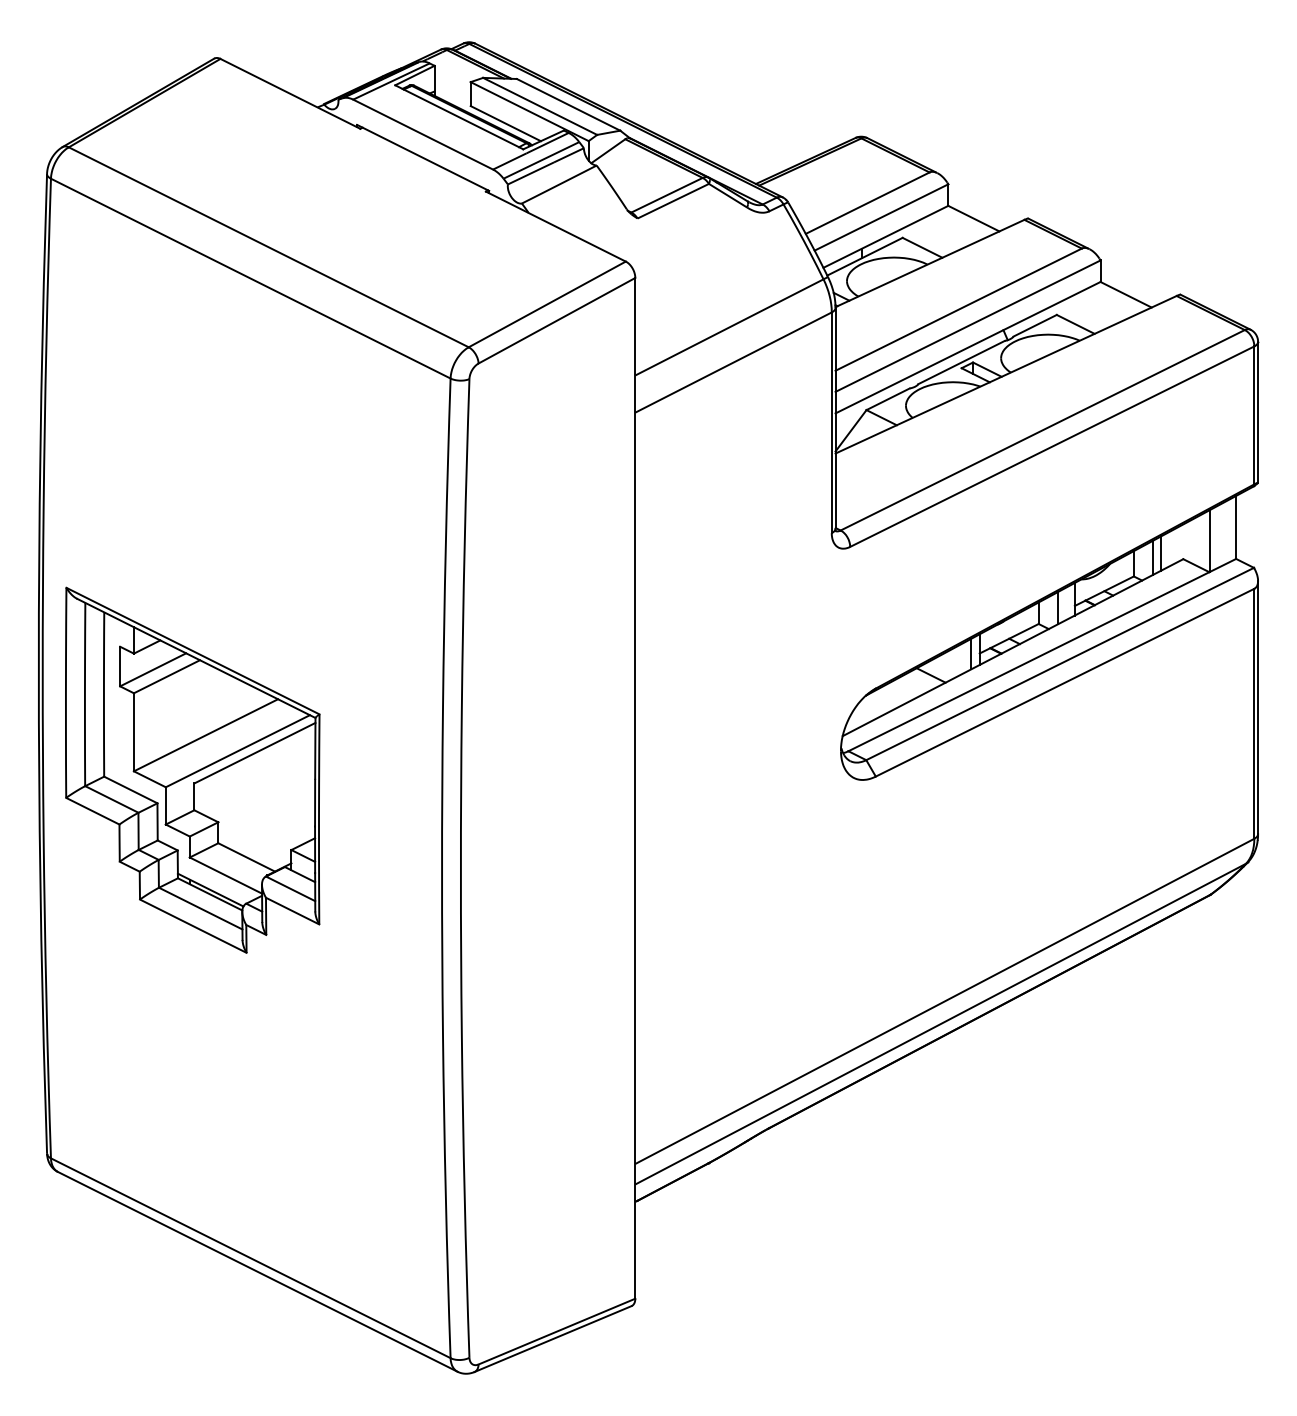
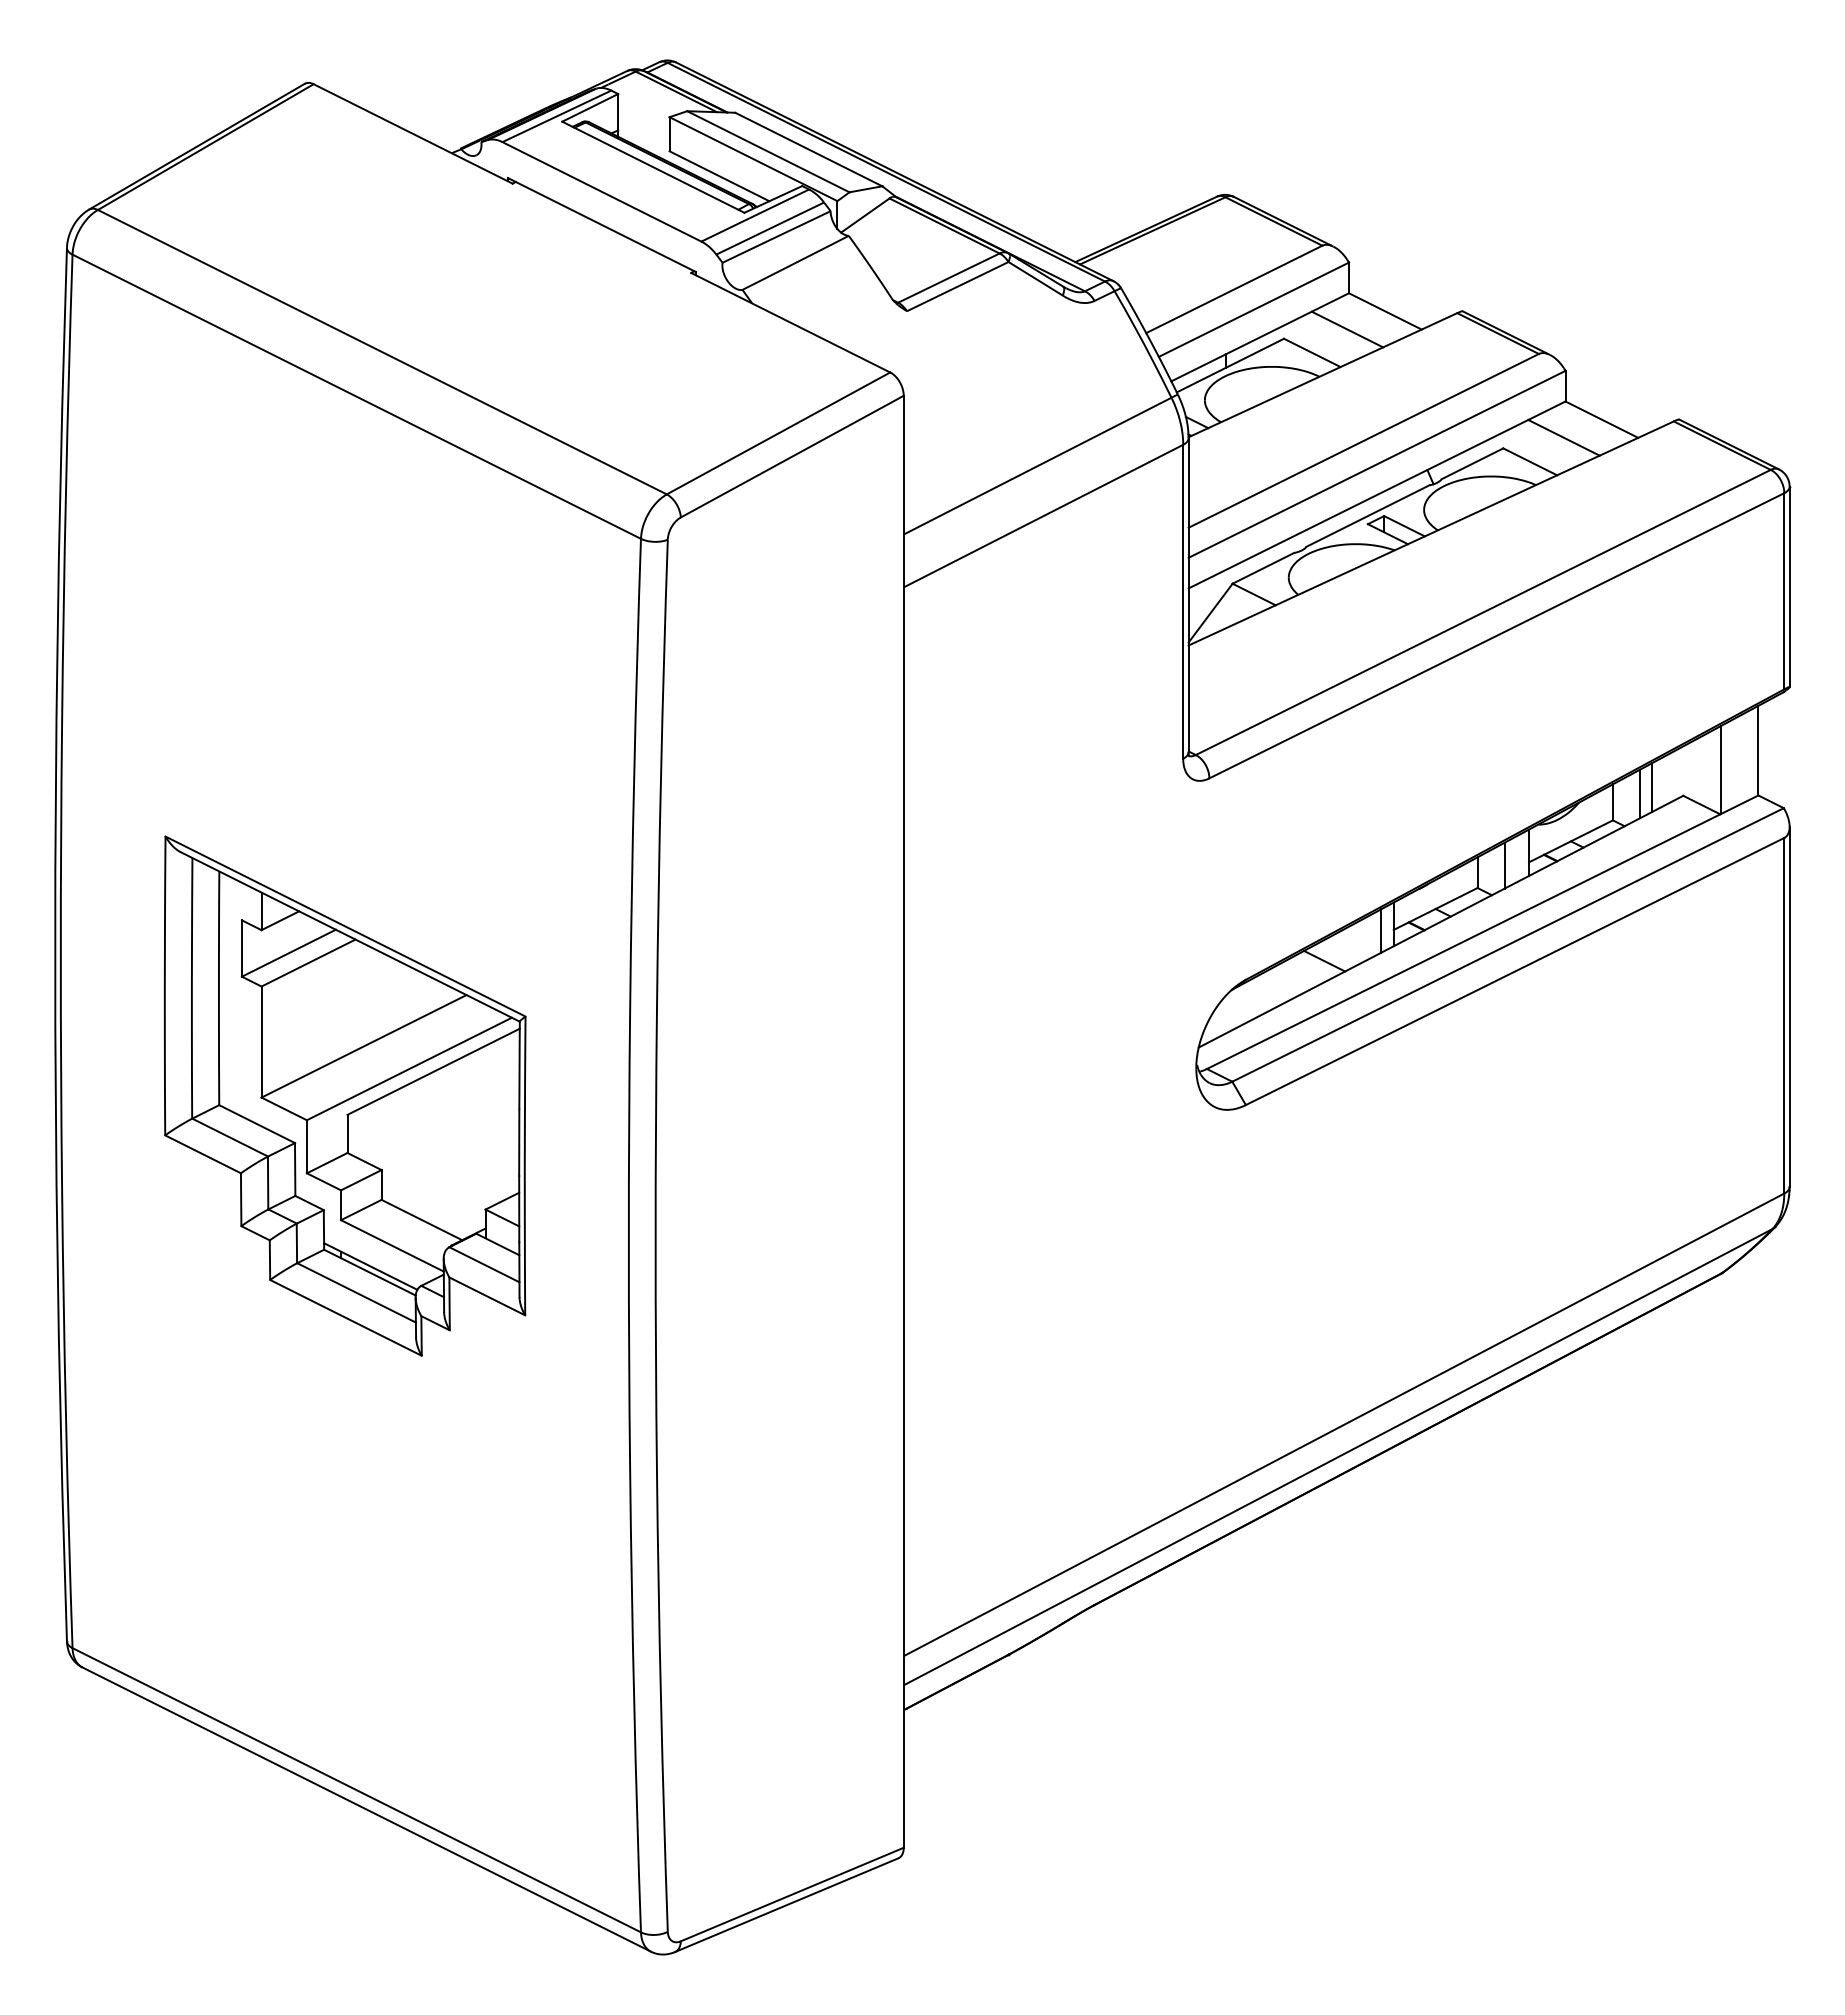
line: (947, 231) -> (1347, 329), added
line: (1099, 307) -> (1563, 437), added
part: (192, 769) -> (344, 1095), moved

